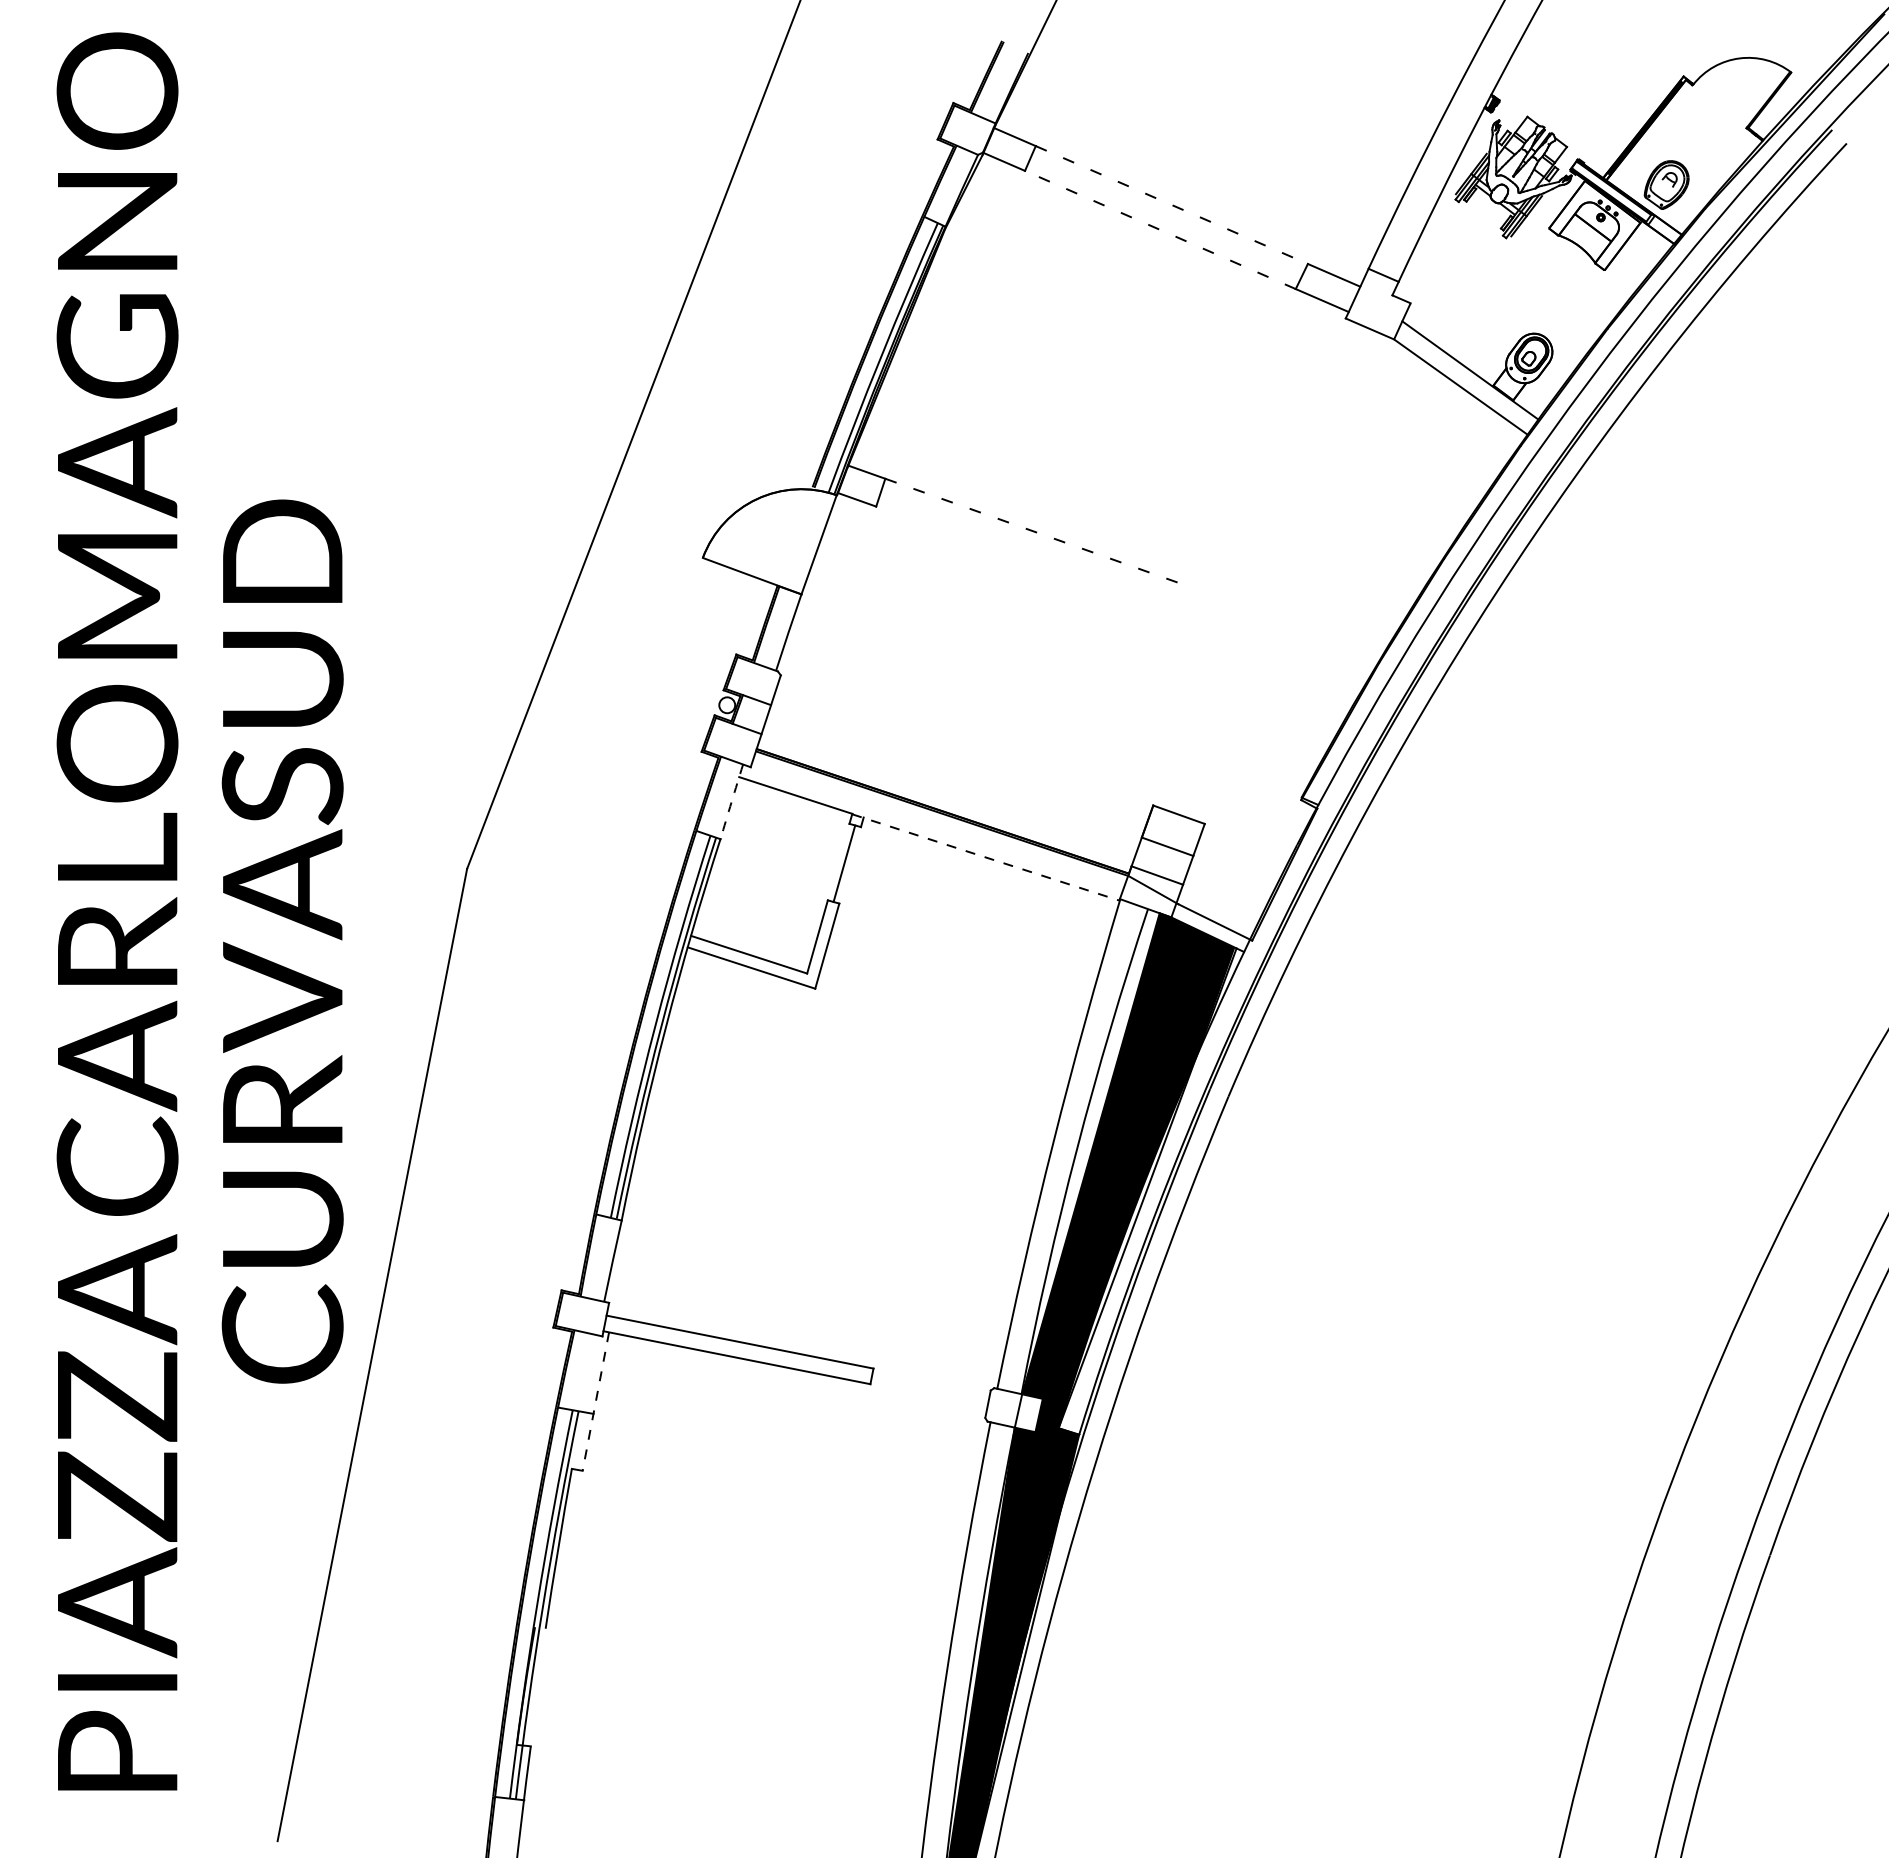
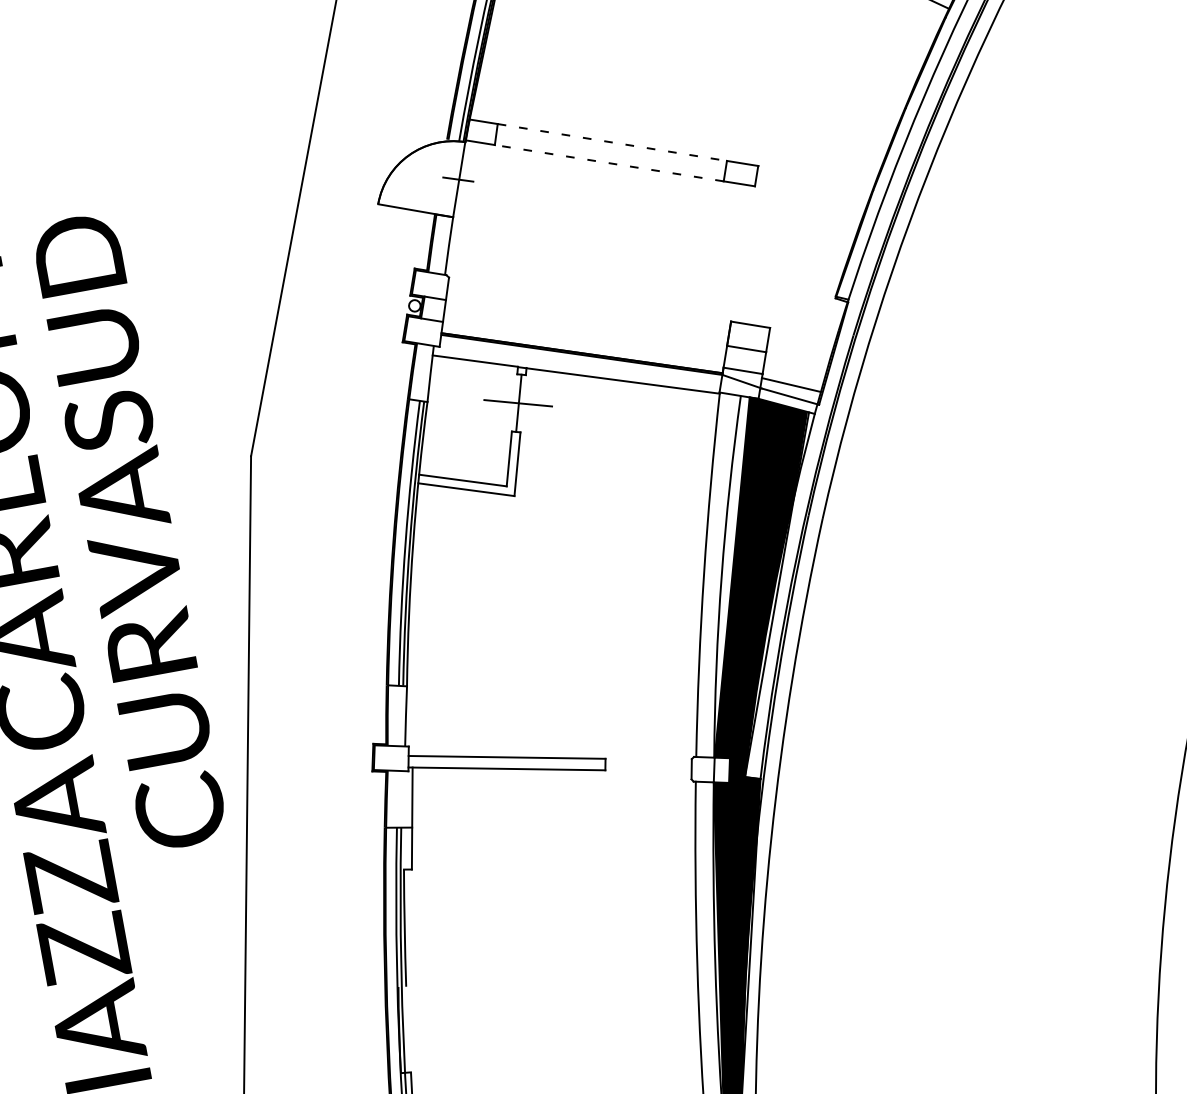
line: (817, 543) -> (457, 178), added
part: (1057, 568) -> (631, 165), added
arc: (731, 801) -> (430, 373), dashed -> solid
line: (986, 857) -> (619, 380), dashed -> solid
line: (843, 863) -> (518, 403), added
line: (1219, 906) -> (791, 384), added
line: (595, 1402) -> (412, 819), dashed -> solid

